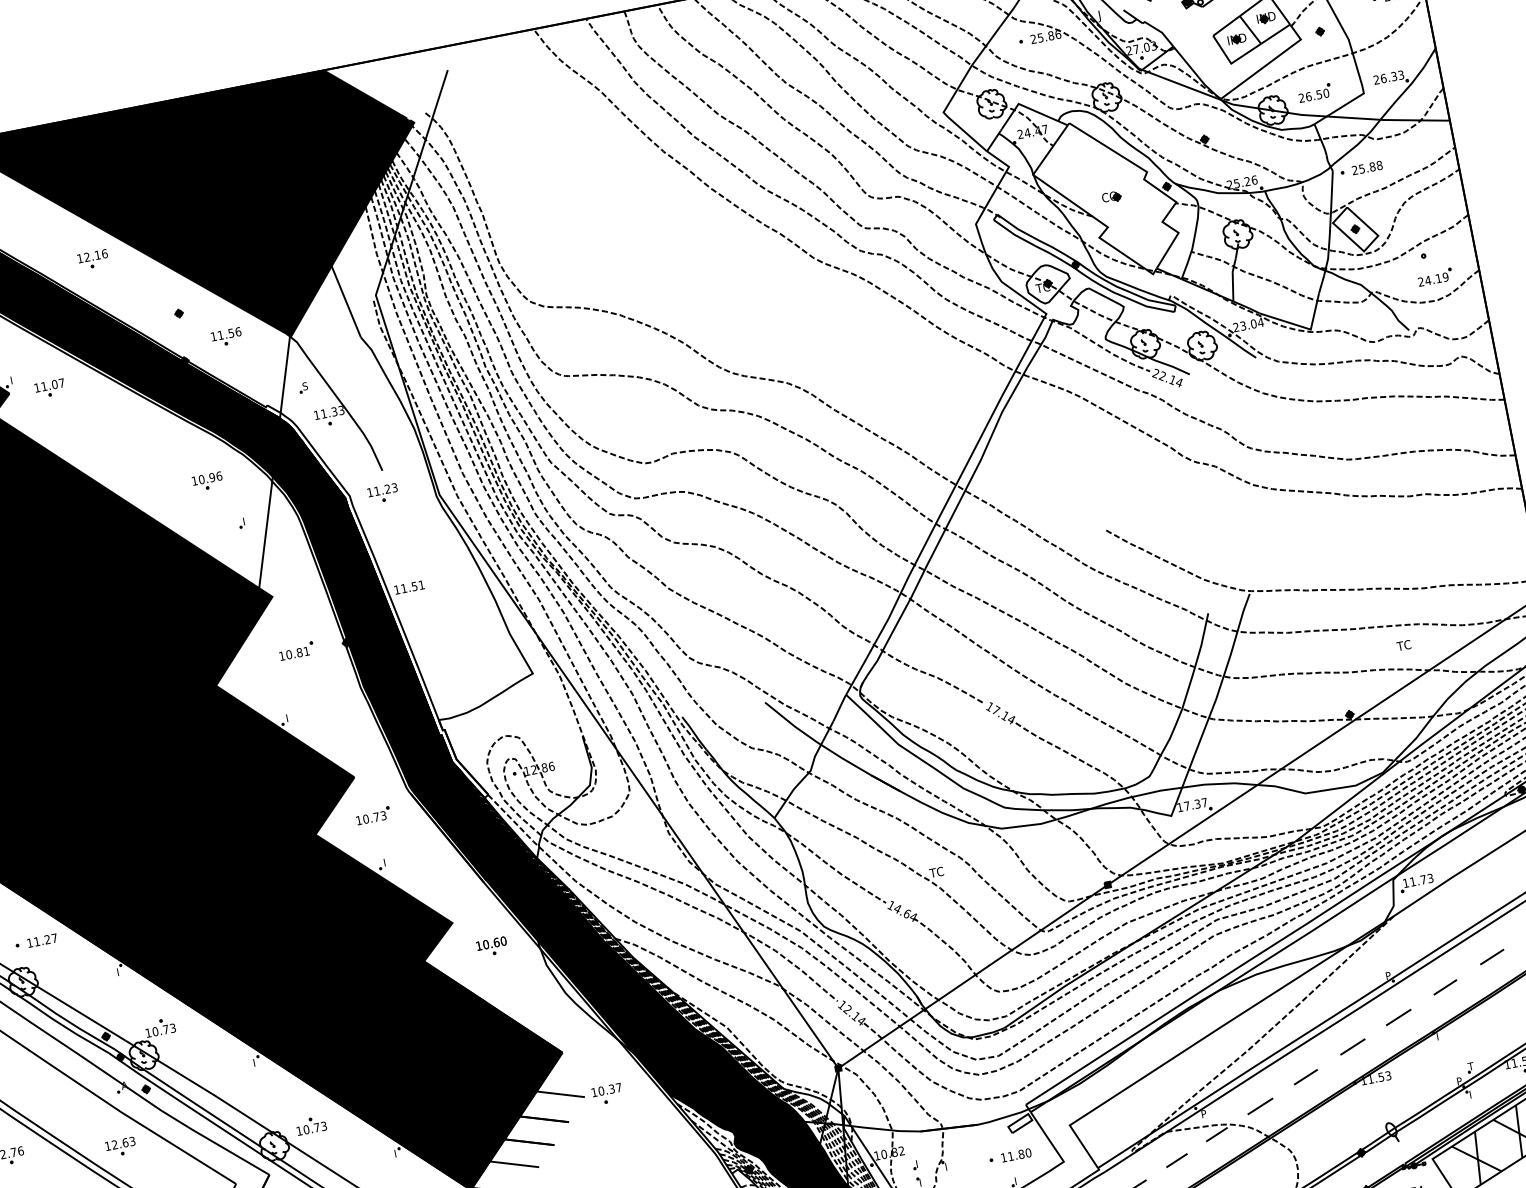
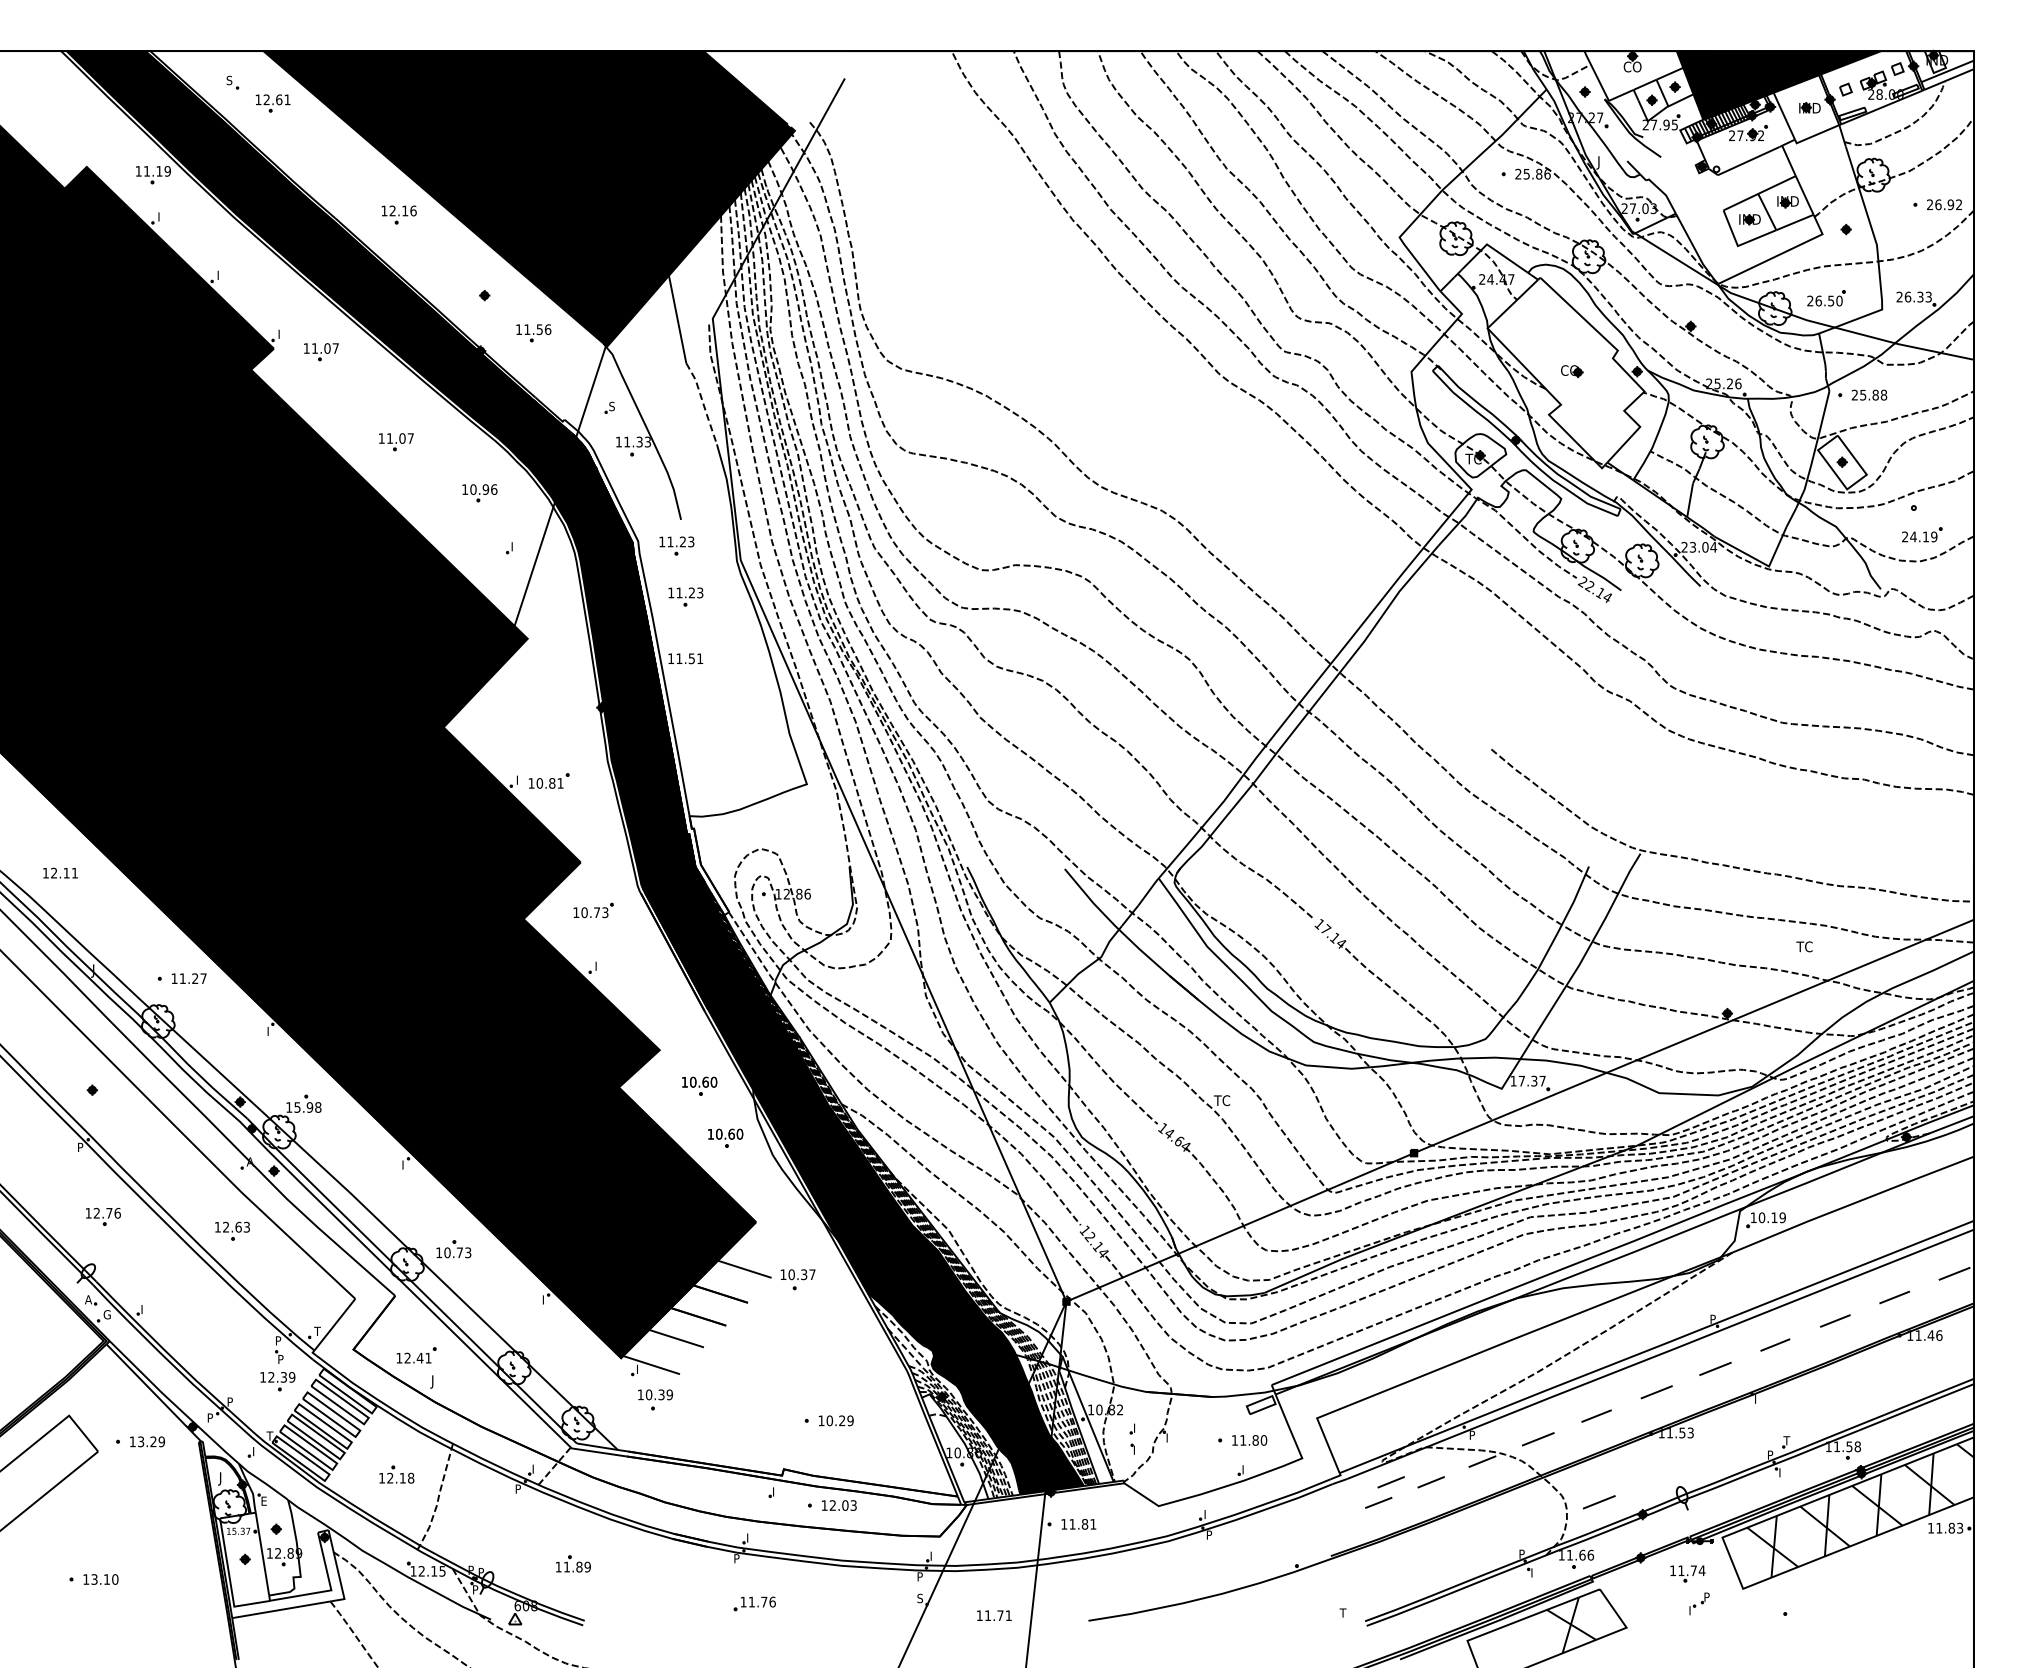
line: (382, 368) -> (703, 403), solid -> dashed
part: (128, 452) -> (396, 442), added
part: (398, 534) -> (685, 596), added
part: (296, 650) -> (548, 780), moved
text: (1420, 880) -> (1771, 1217), 11.73 -> 10.19
part: (522, 986) -> (725, 1137), added
text: (163, 1030) -> (307, 1107), 10.73 -> 15.98
line: (1322, 1149) -> (1599, 1502), added
line: (1142, 1167) -> (1390, 1482), added

